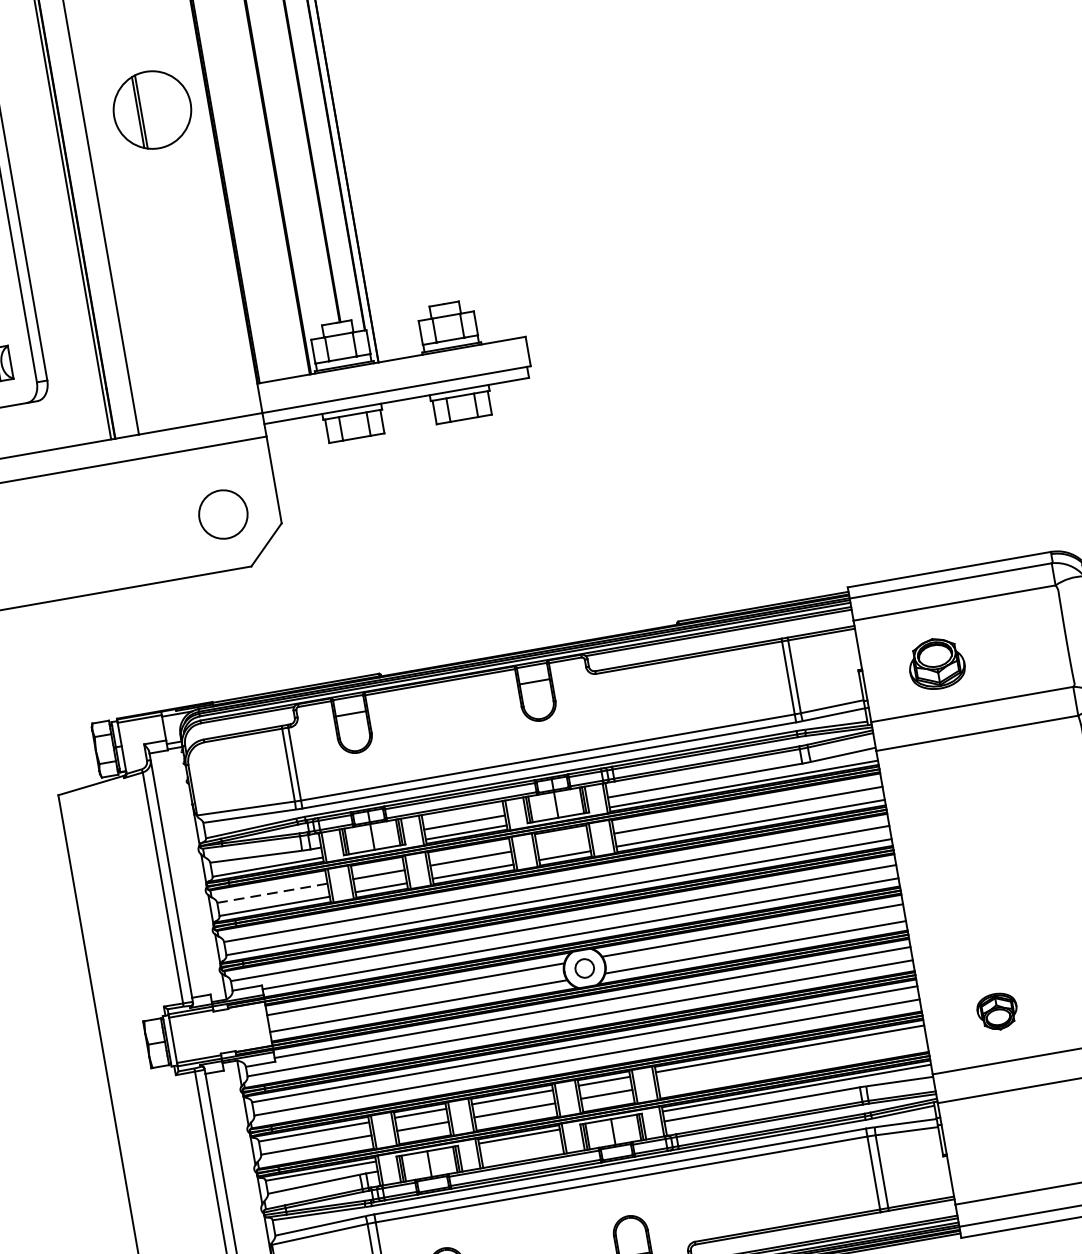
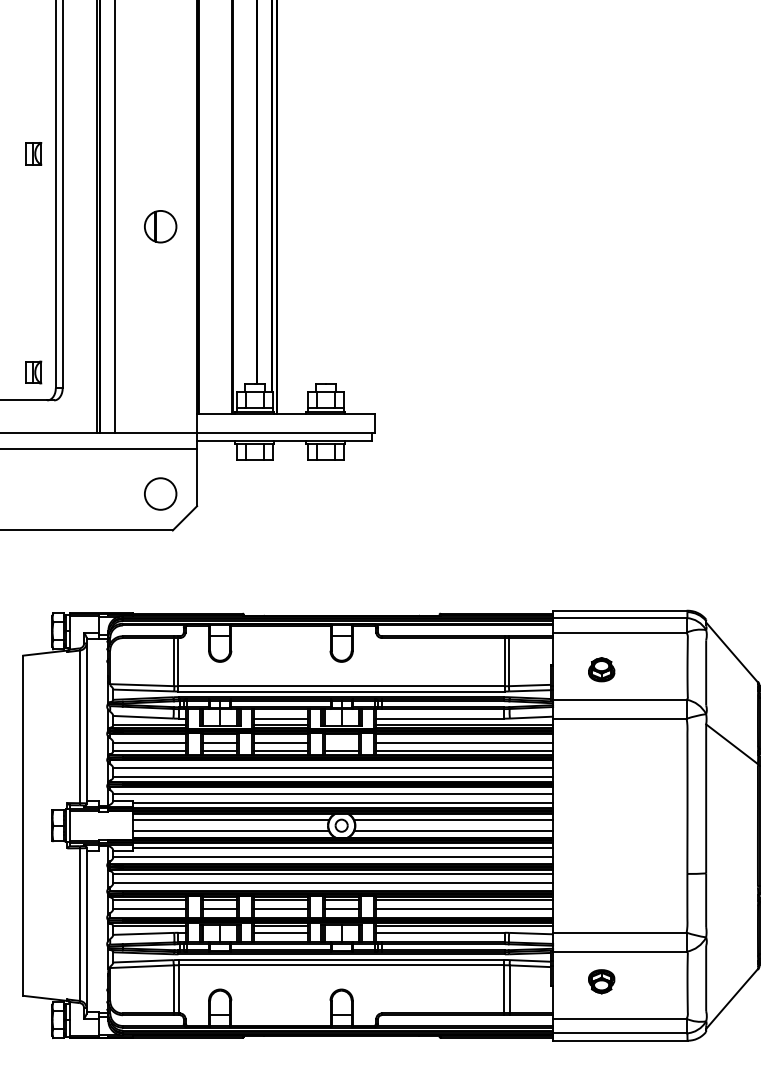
part: (152, 109) -> (160, 226), size x0.62
part: (936, 663) -> (601, 669), size x0.71
line: (272, 893) -> (149, 742), dashed -> solid
part: (997, 1011) -> (601, 981), moved
line: (792, 1061) -> (464, 908), added
line: (520, 1146) -> (280, 932), added

